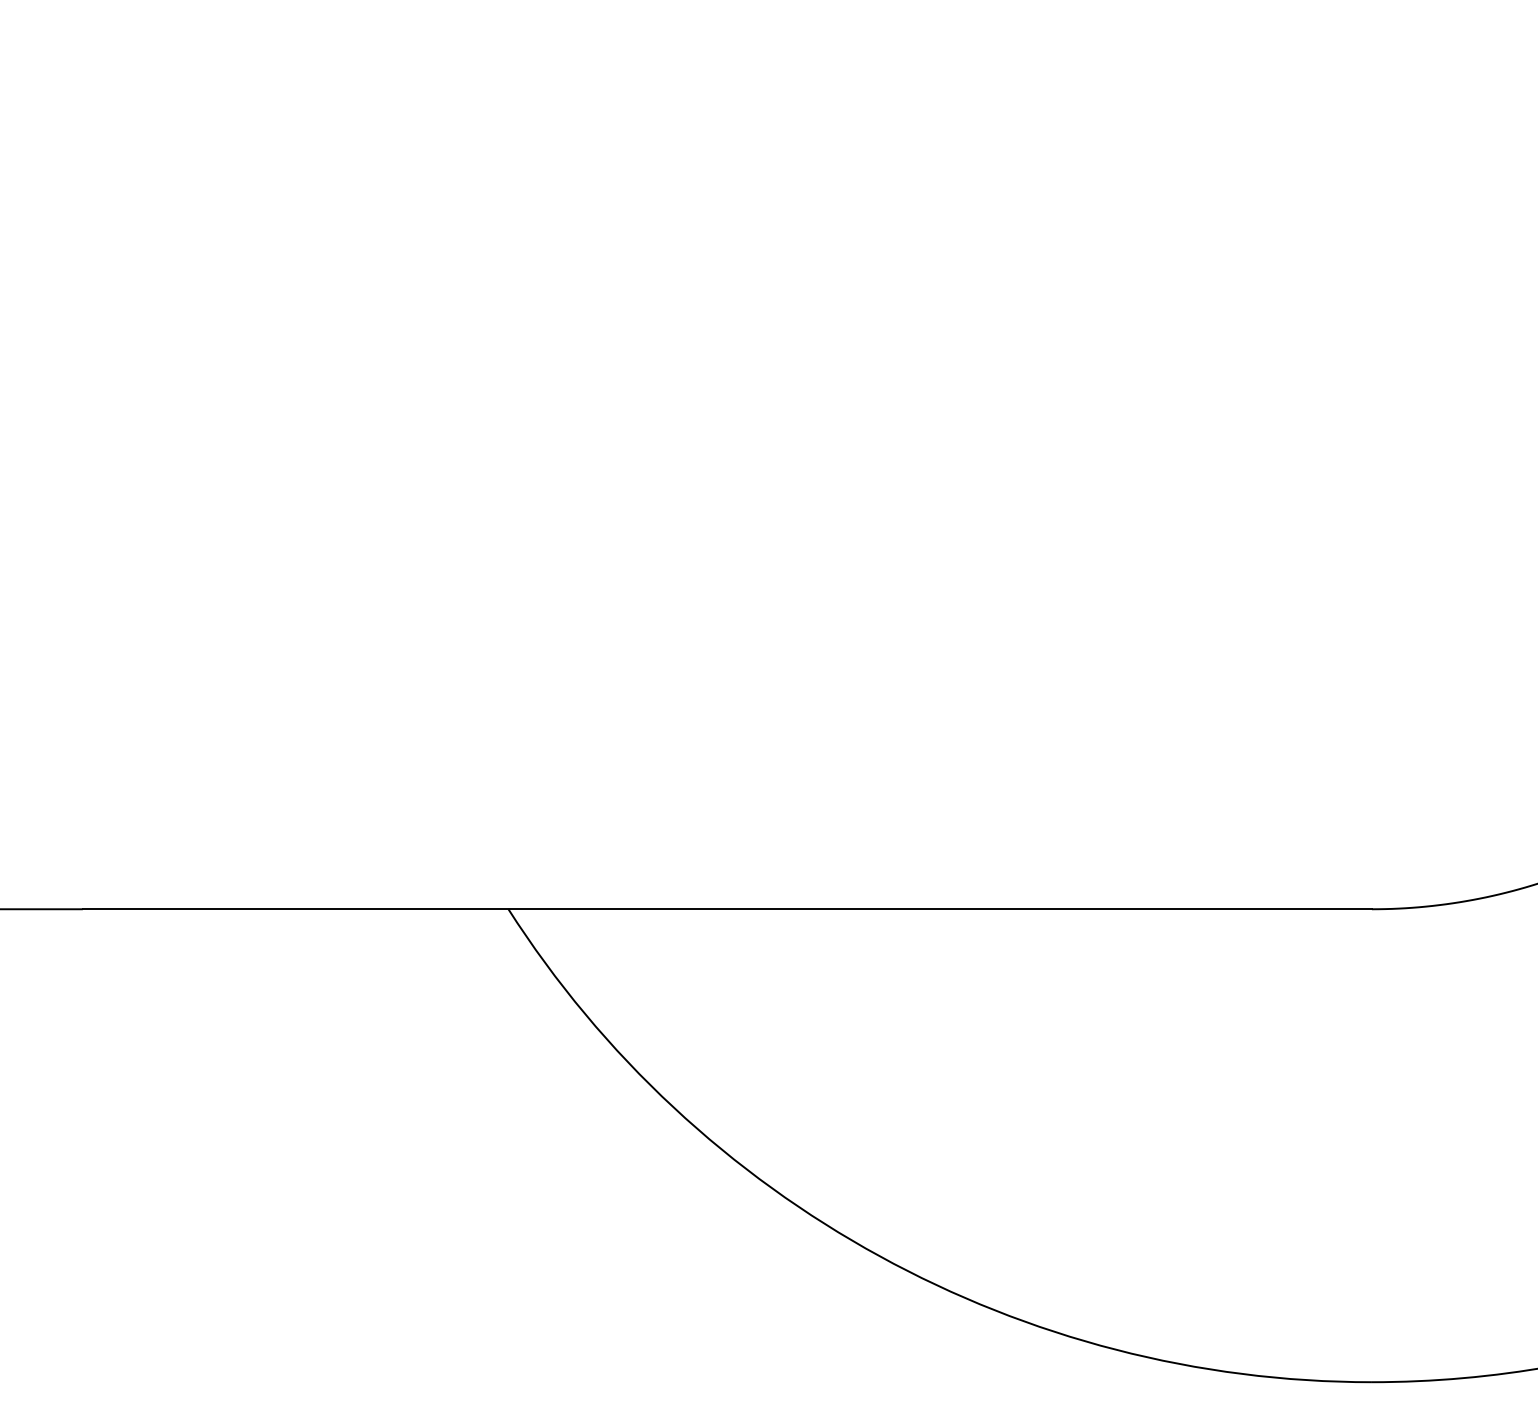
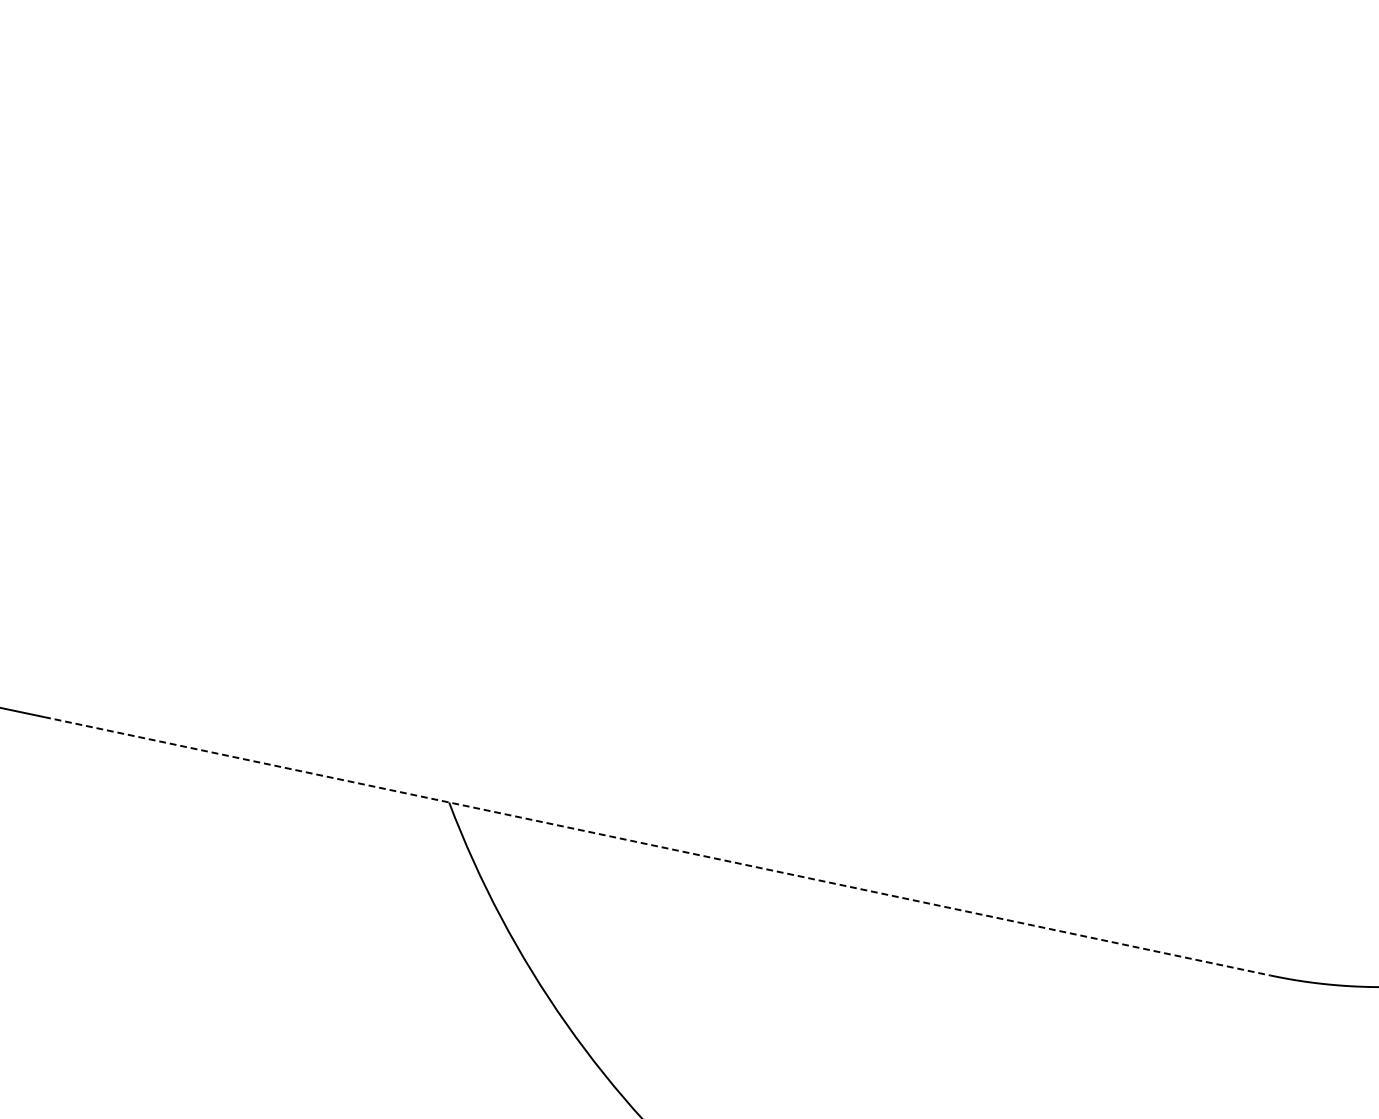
line: (727, 909) -> (657, 846), solid -> dashed

